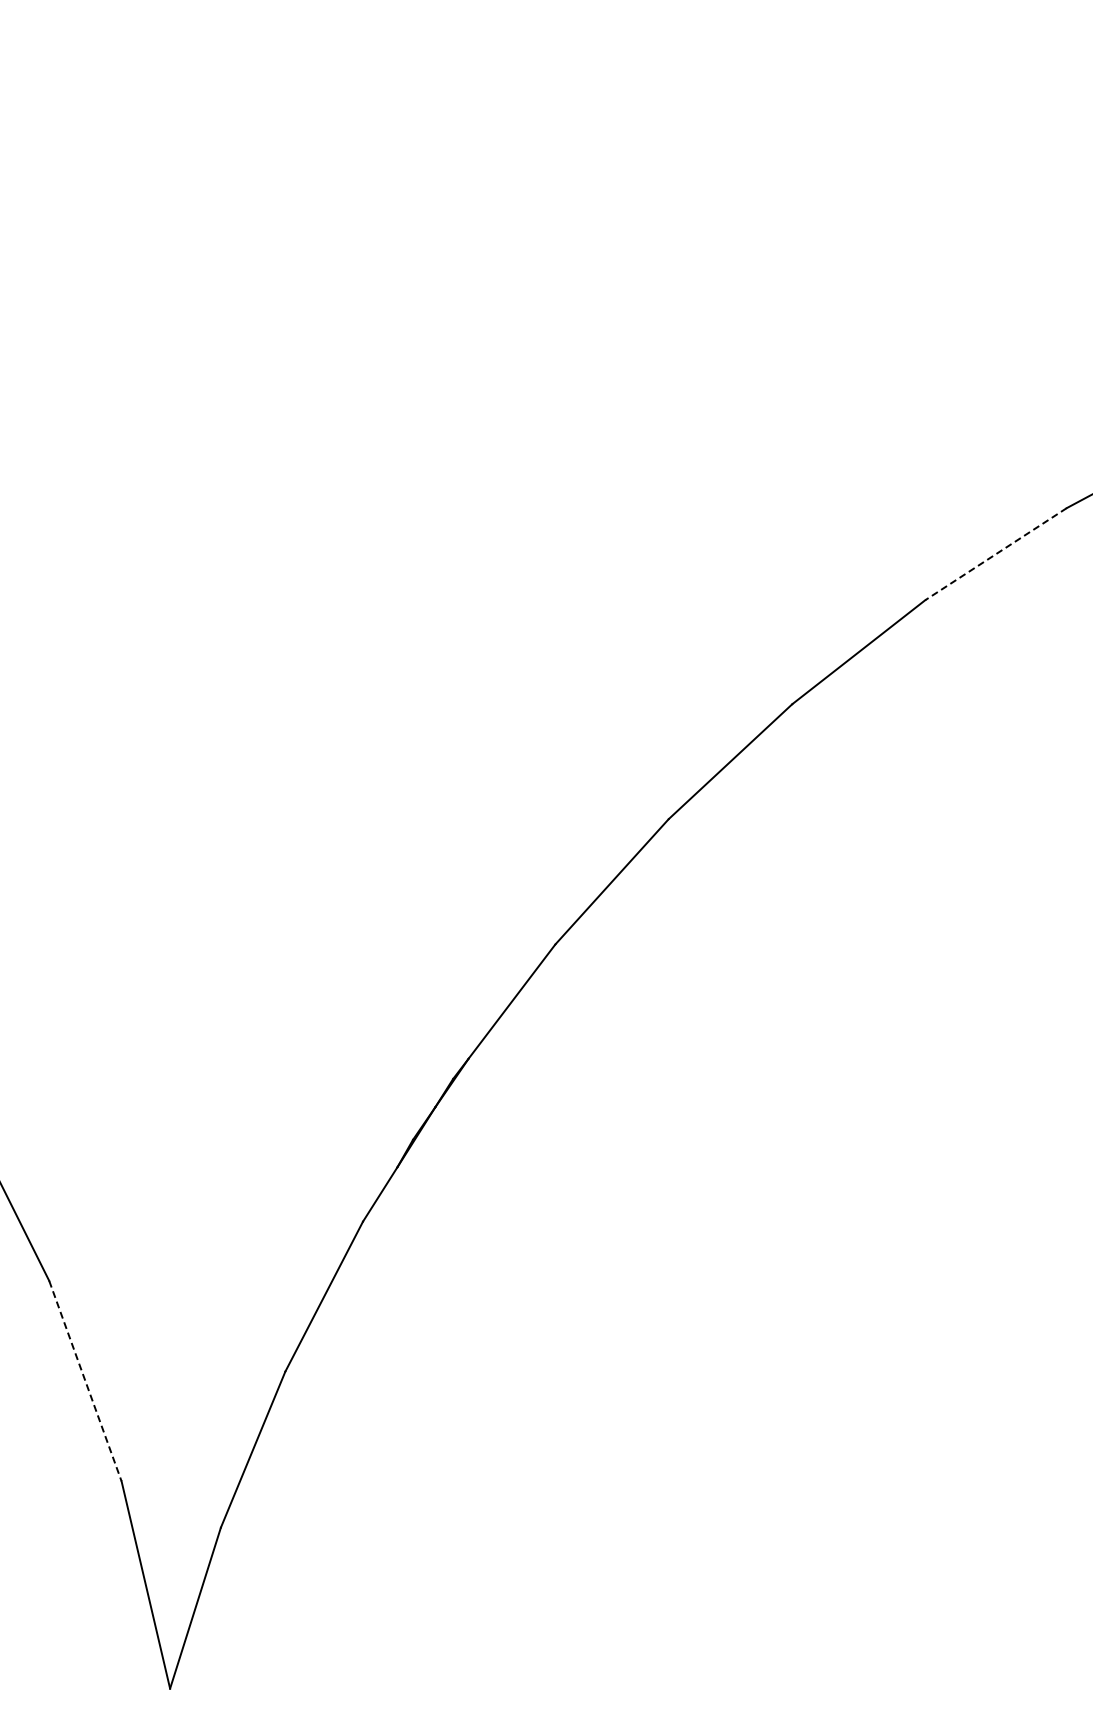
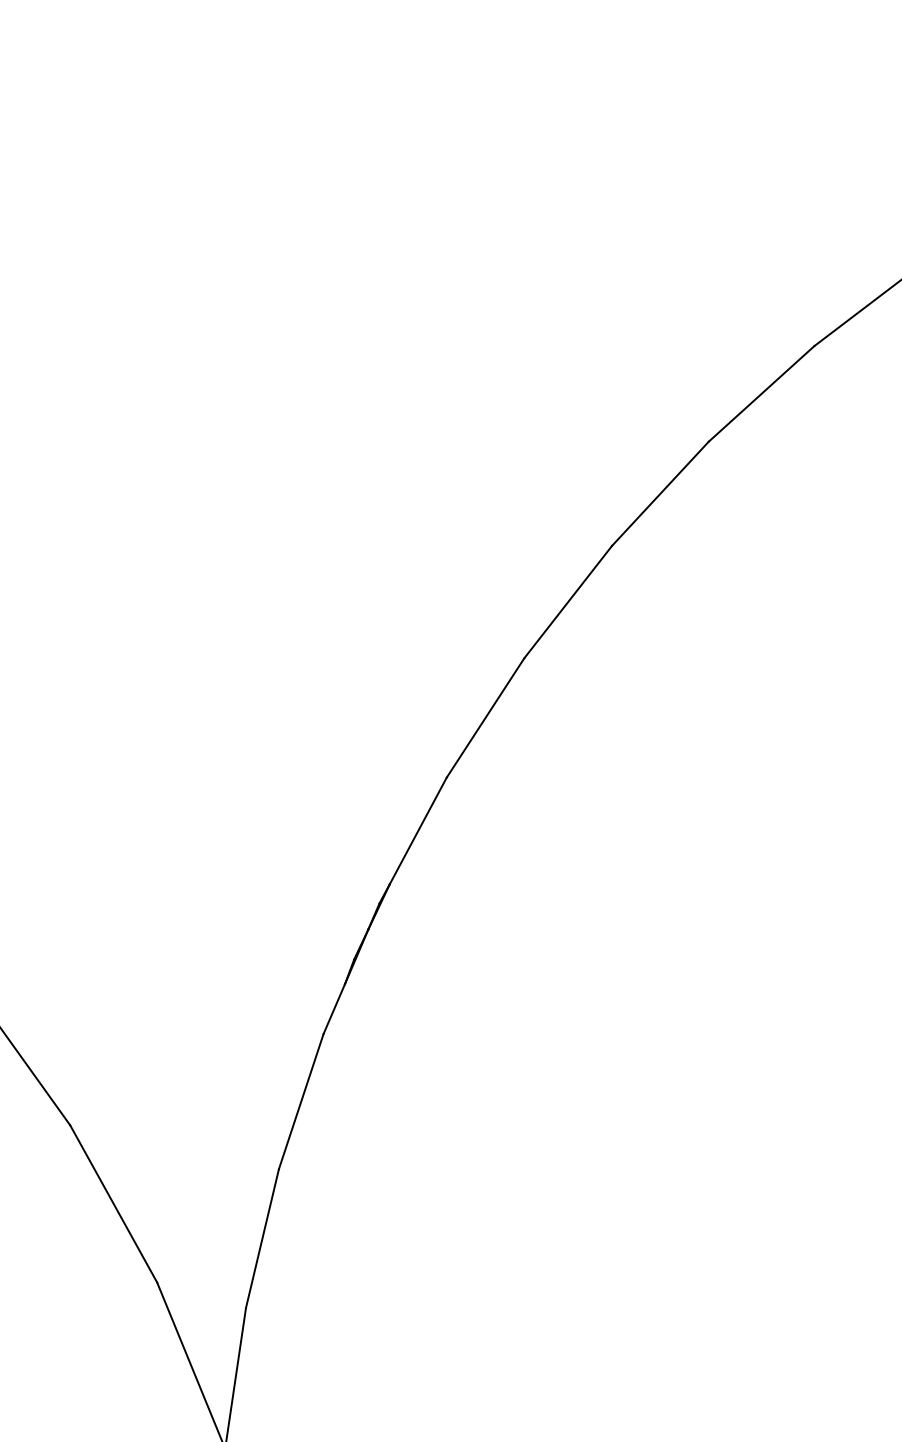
line: (995, 554) -> (761, 394), dashed -> solid
line: (85, 1381) -> (113, 1204), dashed -> solid

